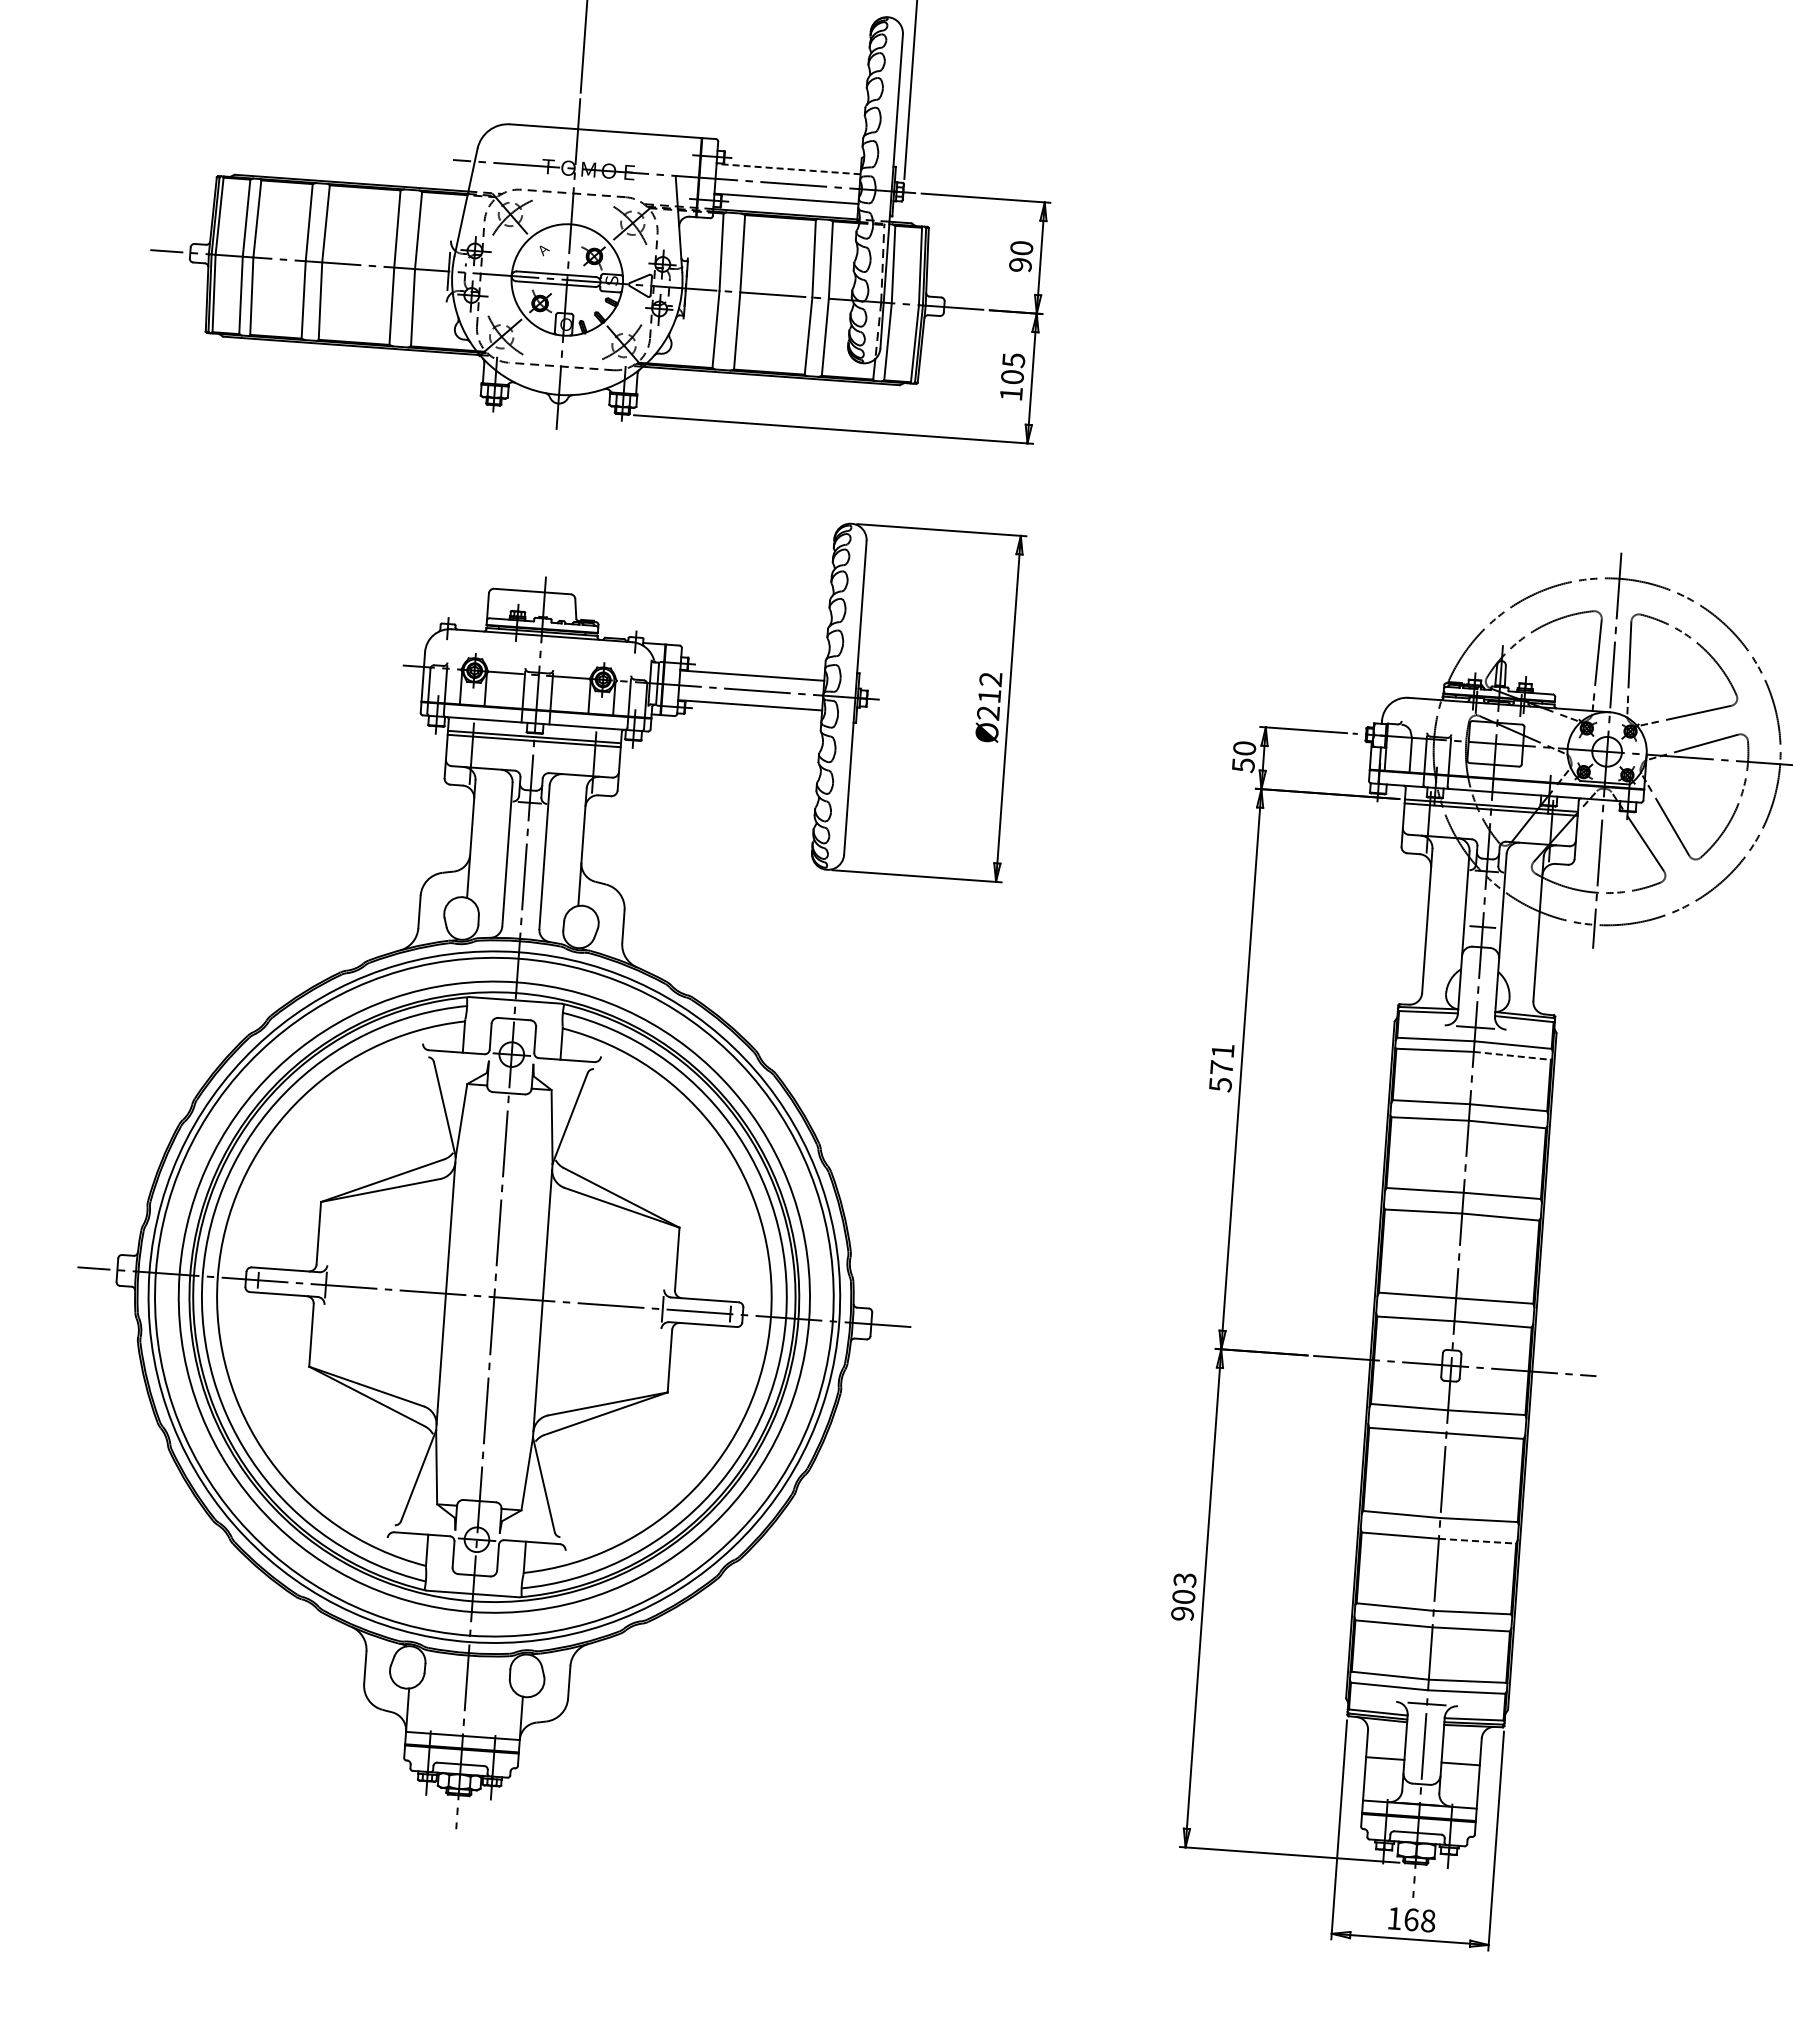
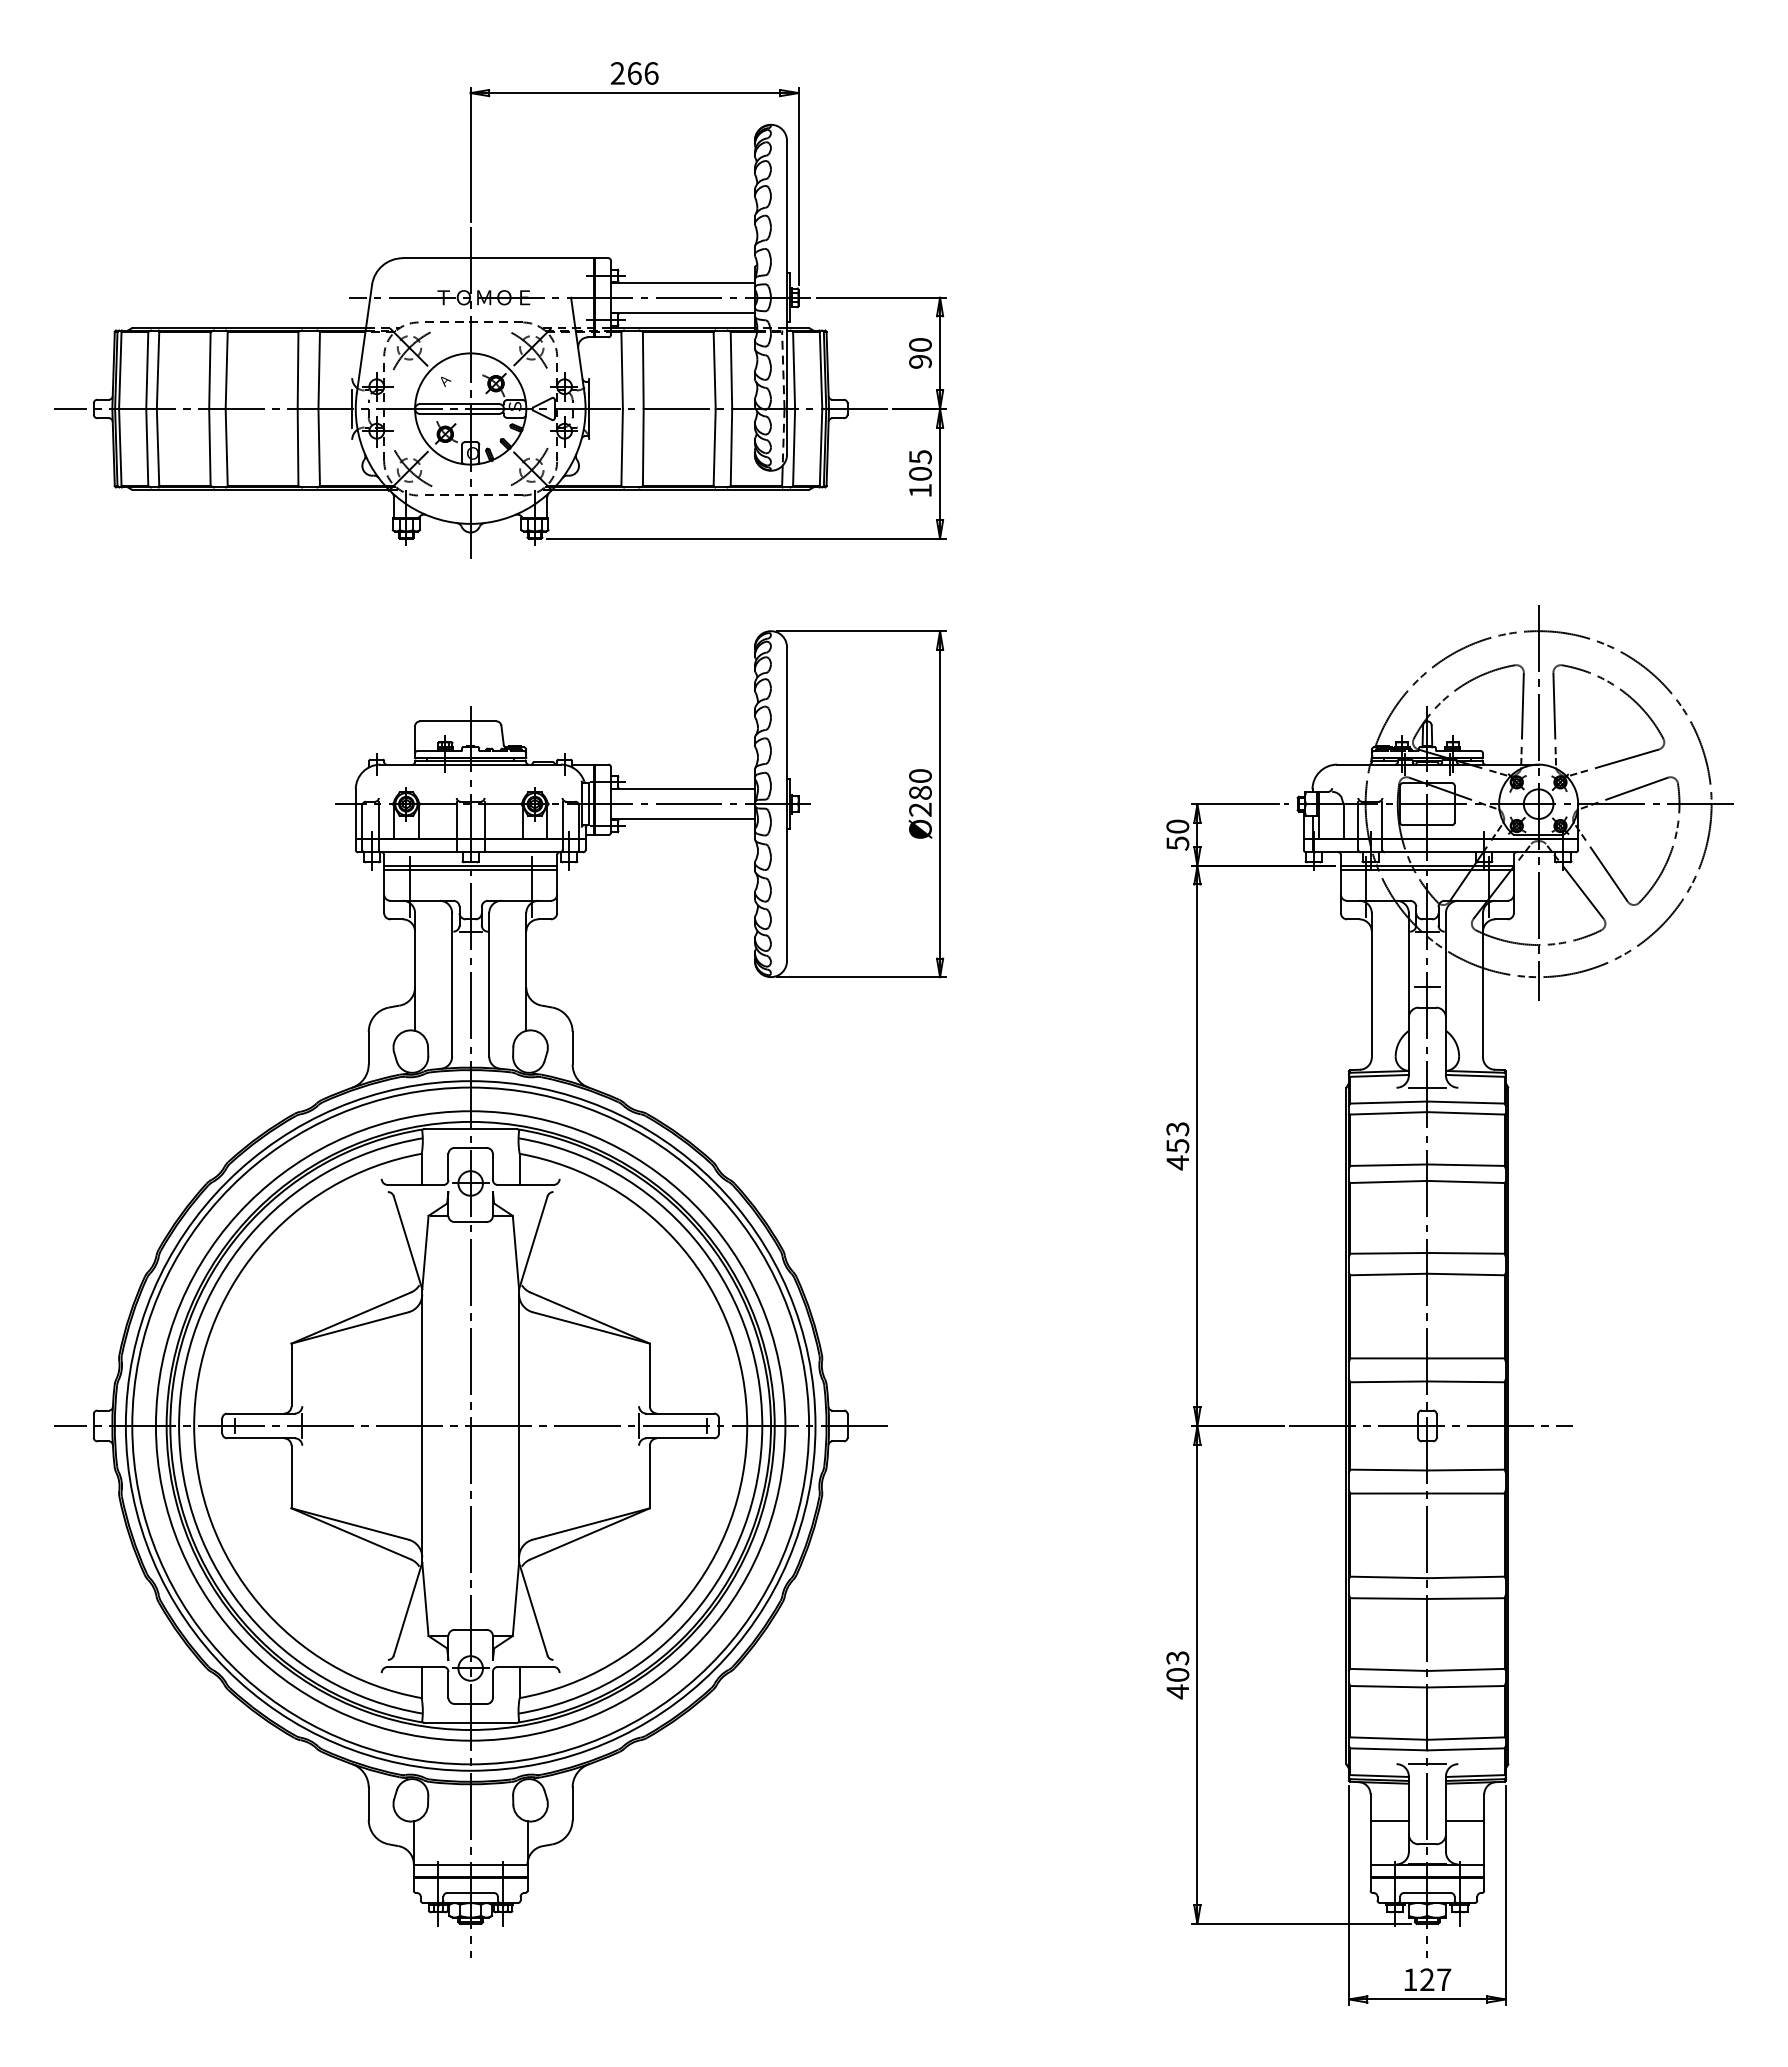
line: (788, 168) -> (682, 282), dashed -> solid
text: (990, 687) -> (920, 784), Ø212 -> Ø280
line: (1512, 1056) -> (1466, 1113), dashed -> solid
text: (1221, 1068) -> (1177, 1146), 571 -> 453
line: (1478, 1541) -> (1466, 1598), dashed -> solid
text: (1182, 1613) -> (1177, 1691), 903 -> 403
text: (1419, 1920) -> (1435, 1979), 168 -> 127

